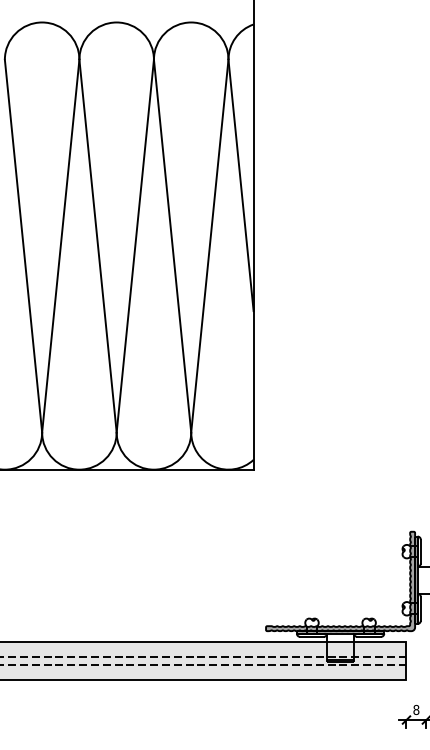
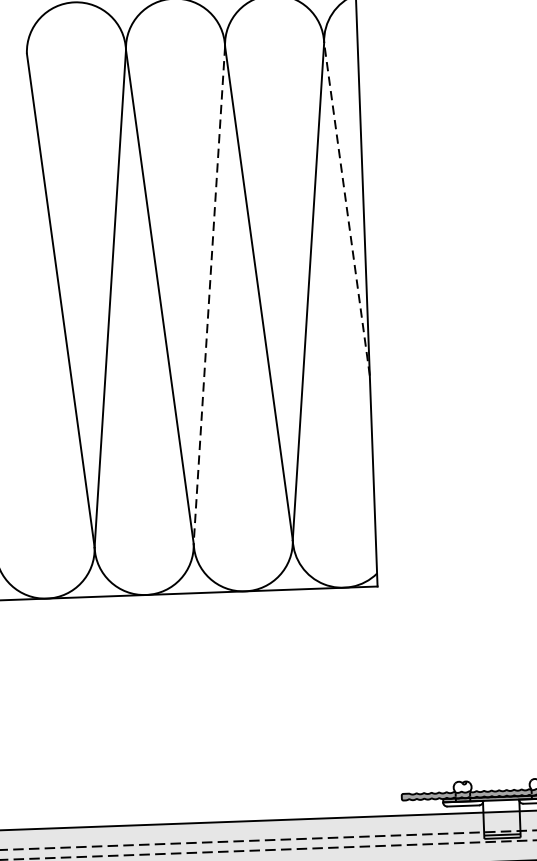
line: (241, 184) -> (347, 208), solid -> dashed
line: (135, 246) -> (209, 295), solid -> dashed

